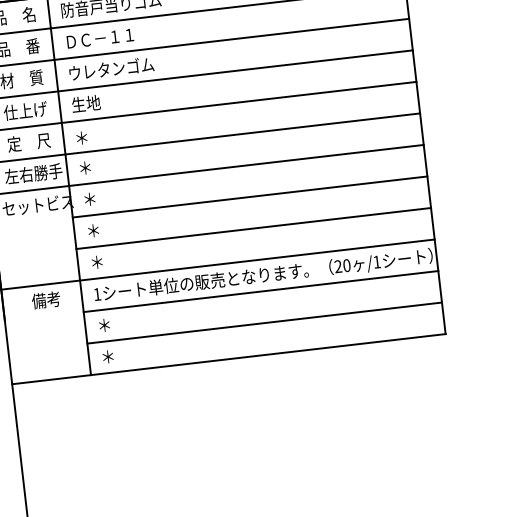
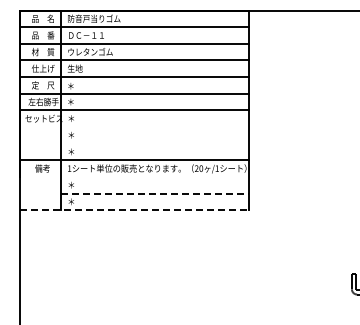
line: (249, 197) -> (154, 127), removed
line: (252, 228) -> (154, 143), removed
line: (260, 290) -> (154, 176), removed
line: (263, 322) -> (154, 193), solid -> dashed
line: (229, 359) -> (134, 210), solid -> dashed

